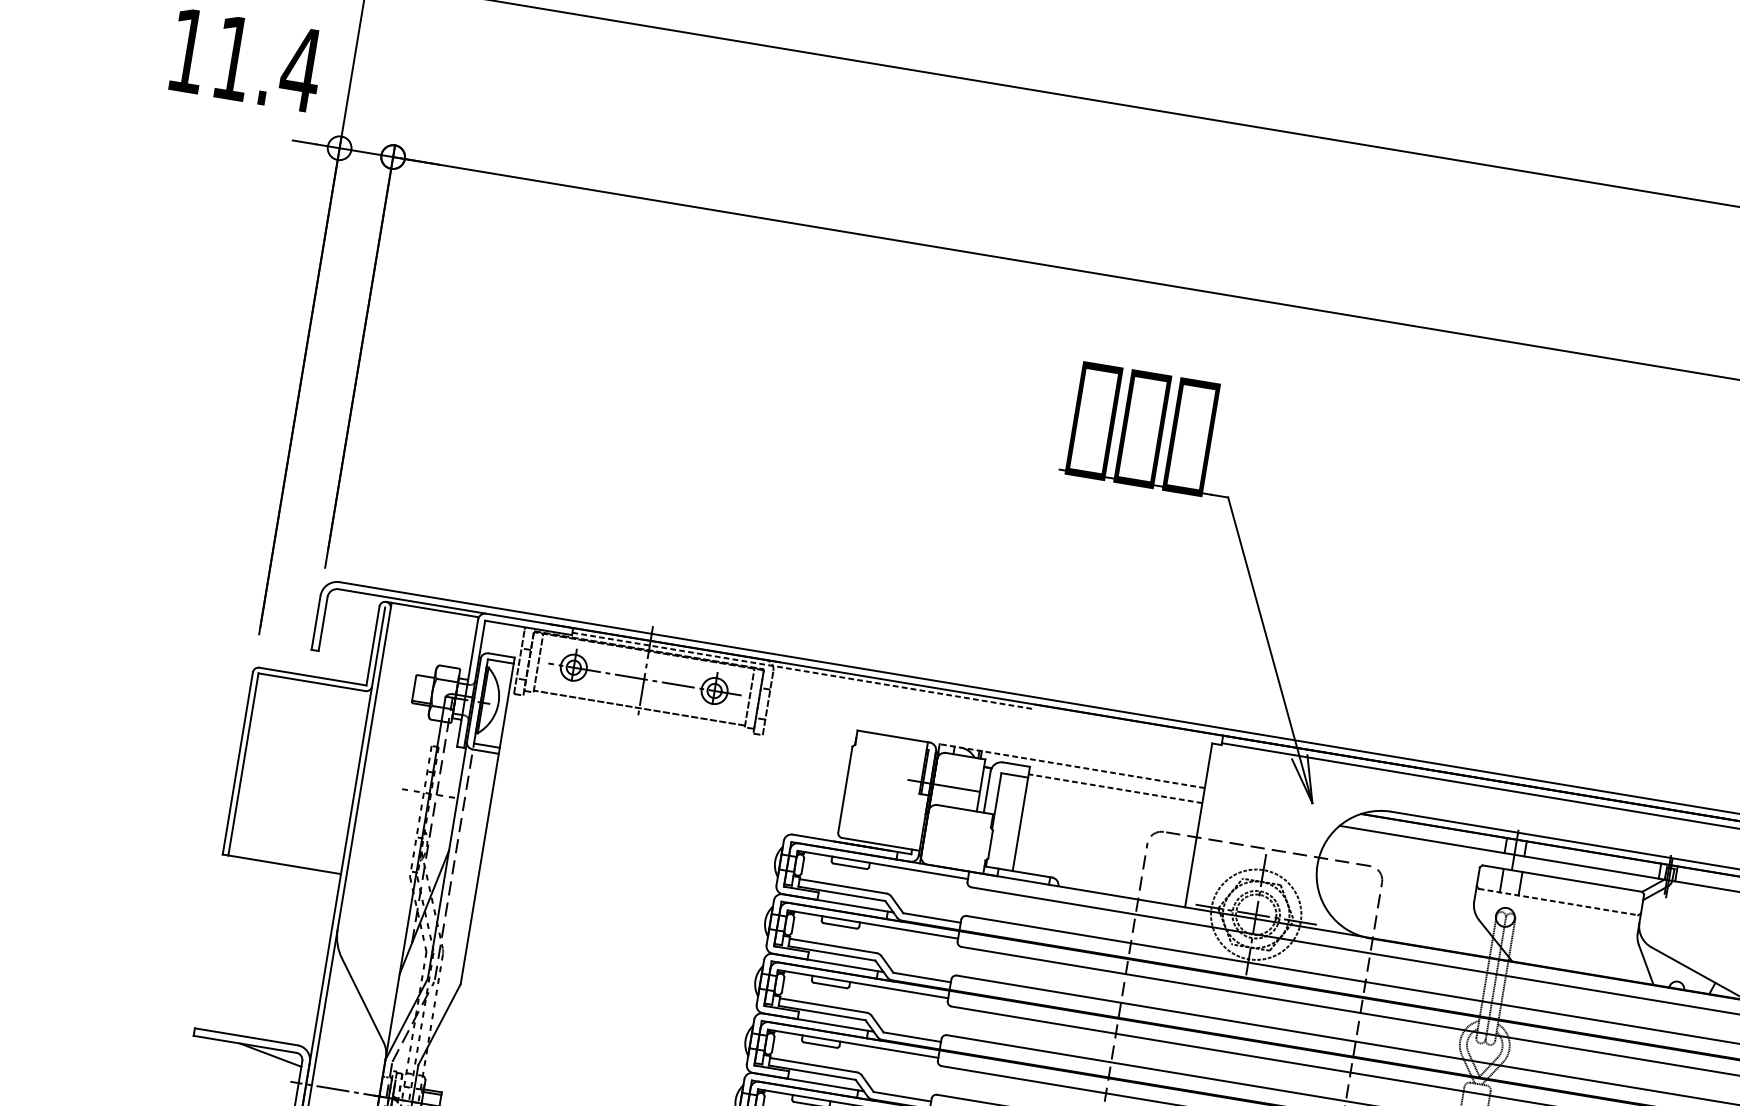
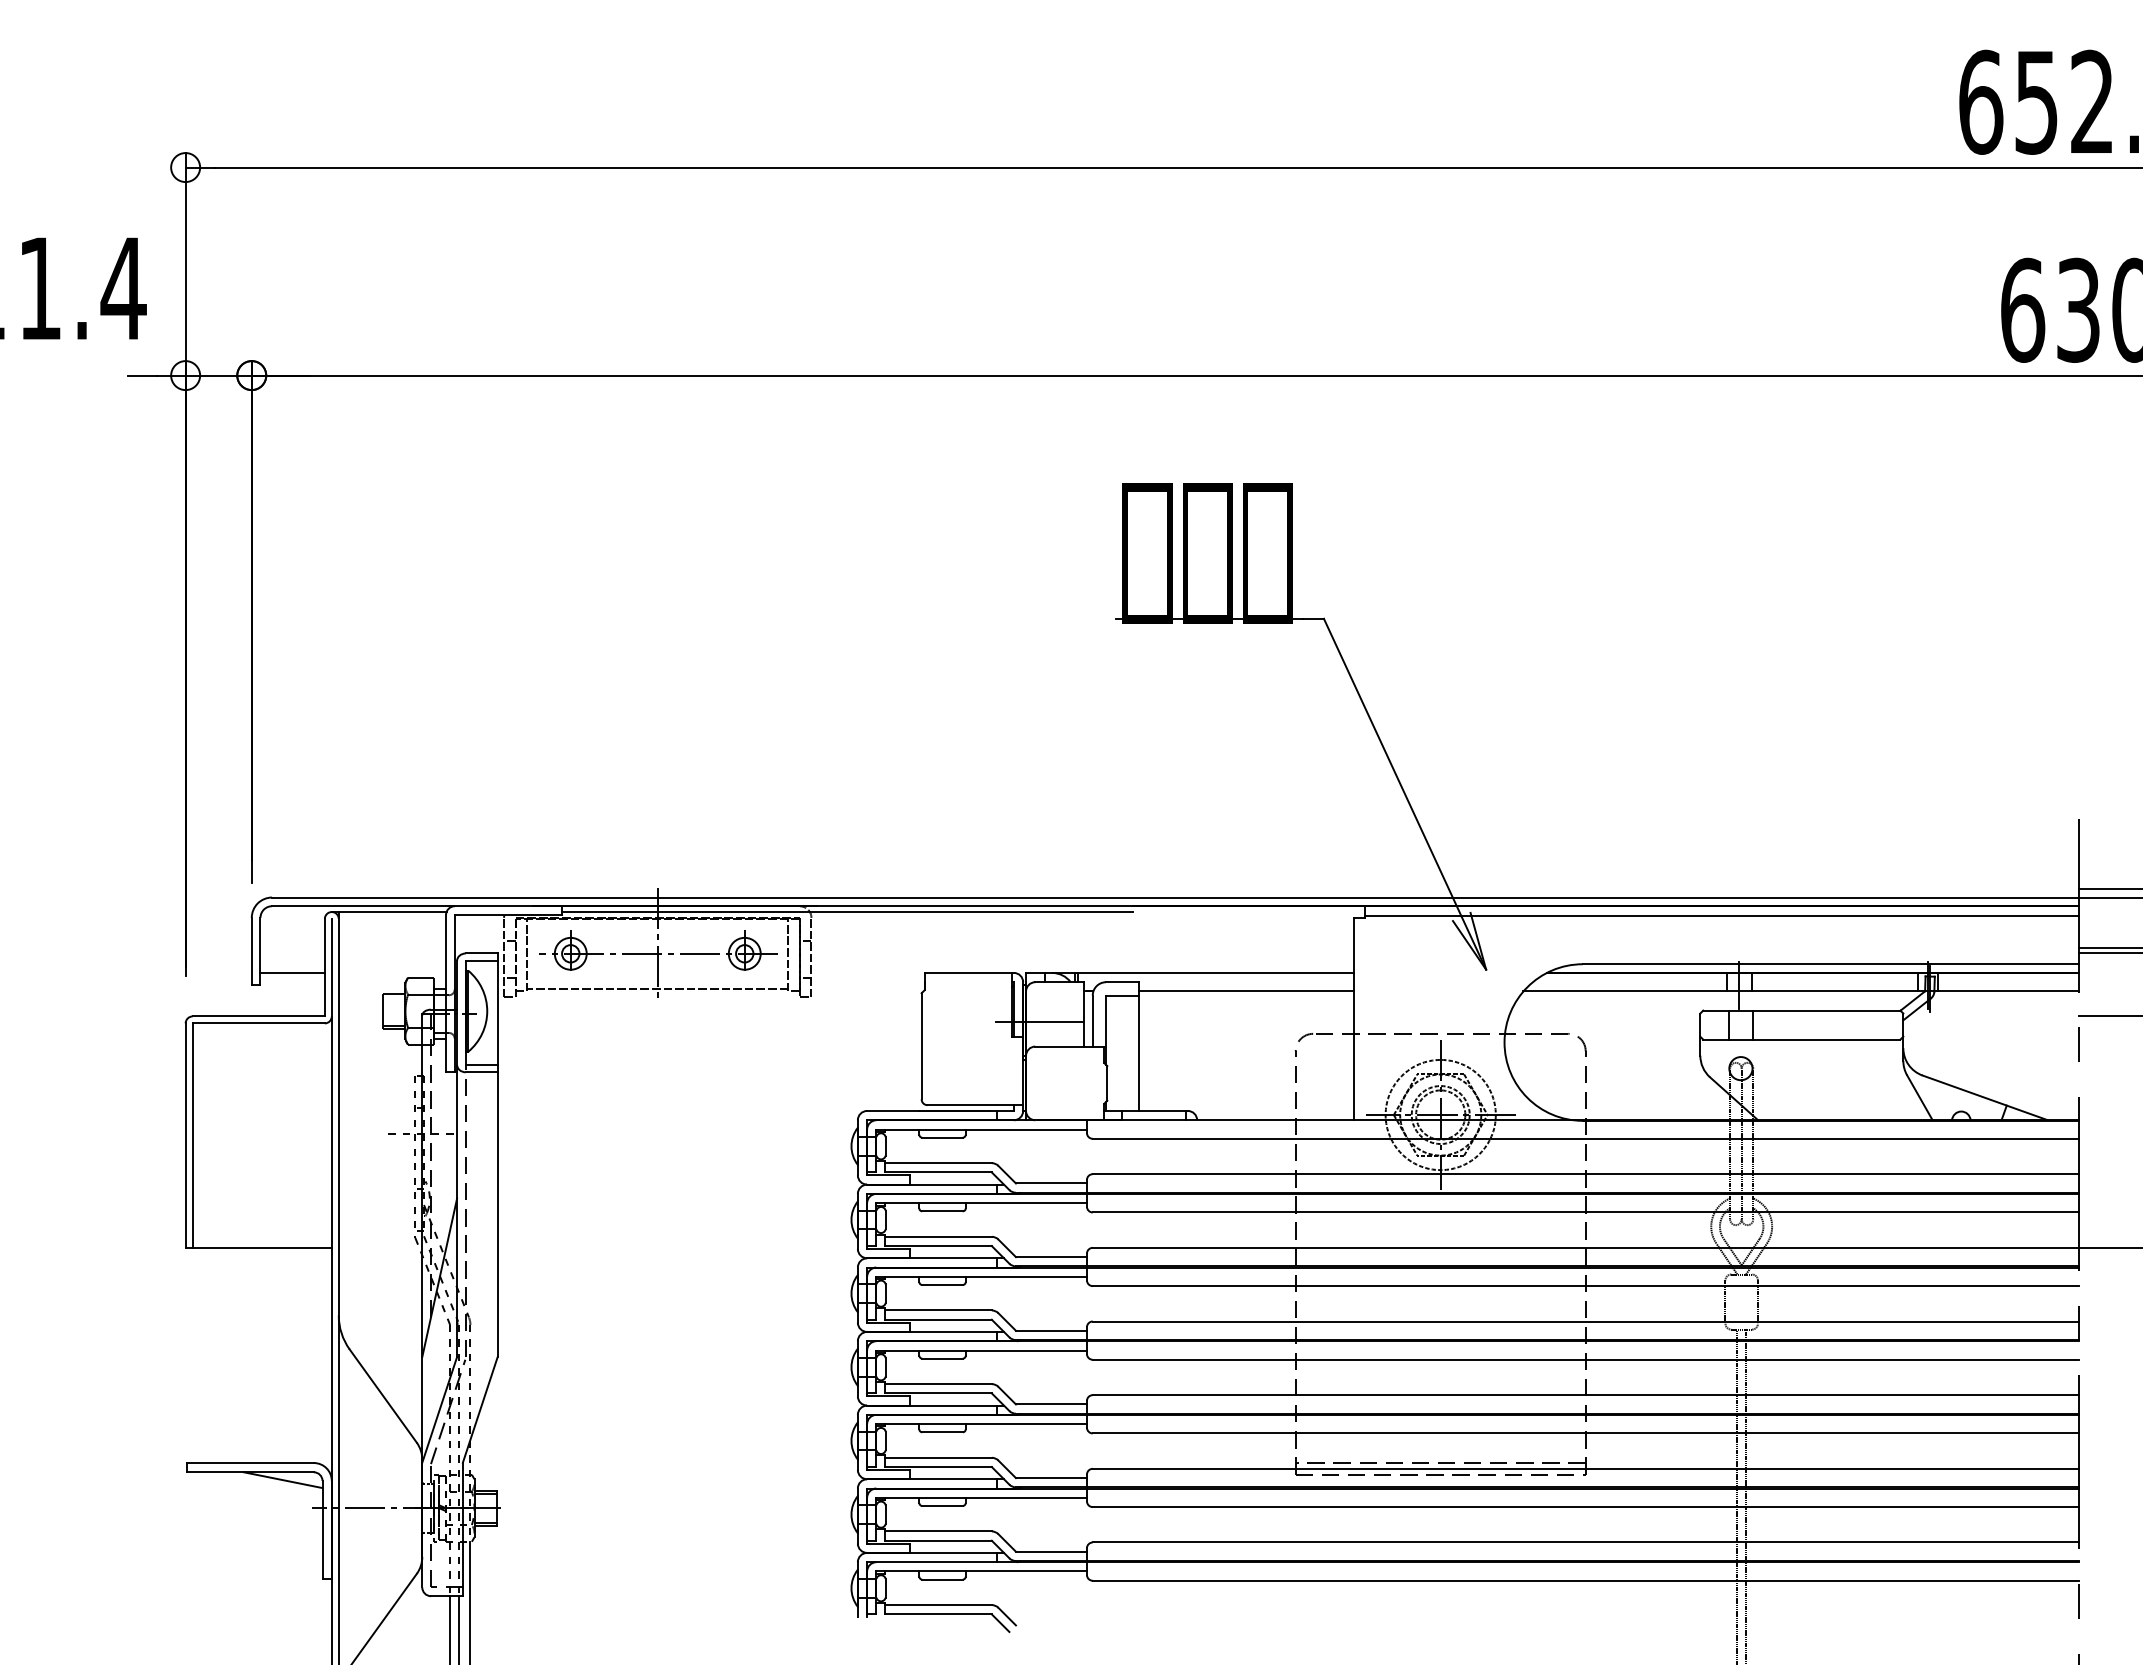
line: (346, 645) -> (292, 972), added
line: (803, 671) -> (847, 912), dashed -> solid
line: (1072, 765) -> (1189, 972), dashed -> solid
line: (1114, 788) -> (1245, 991), dashed -> solid
line: (1558, 901) -> (1801, 1039), dashed -> solid

